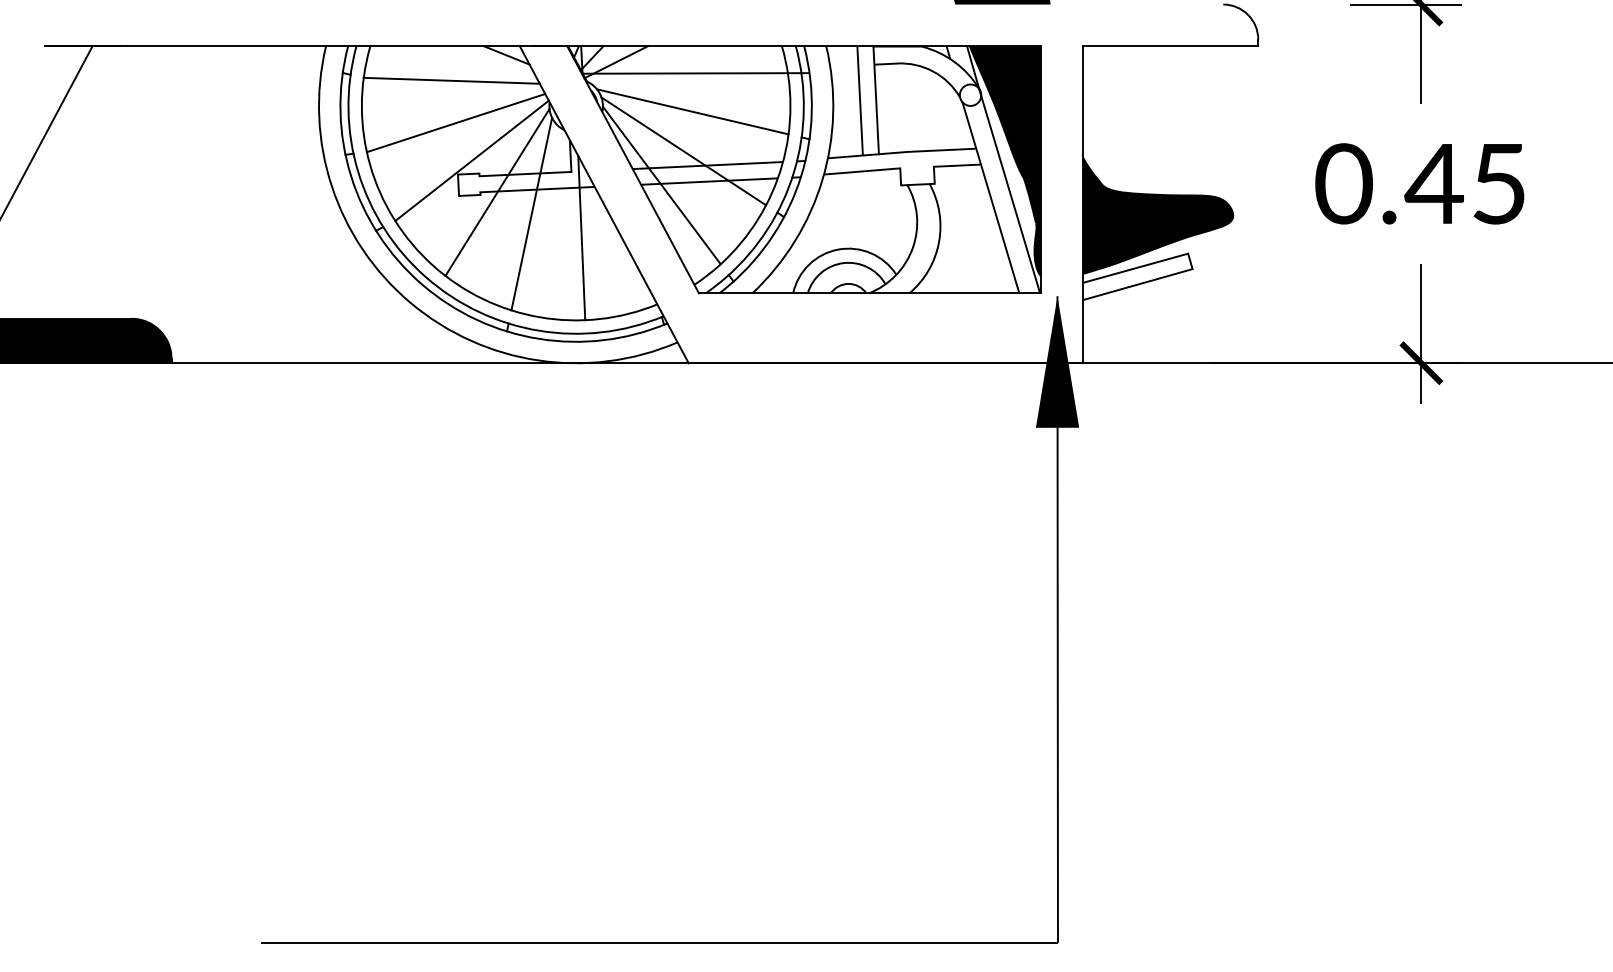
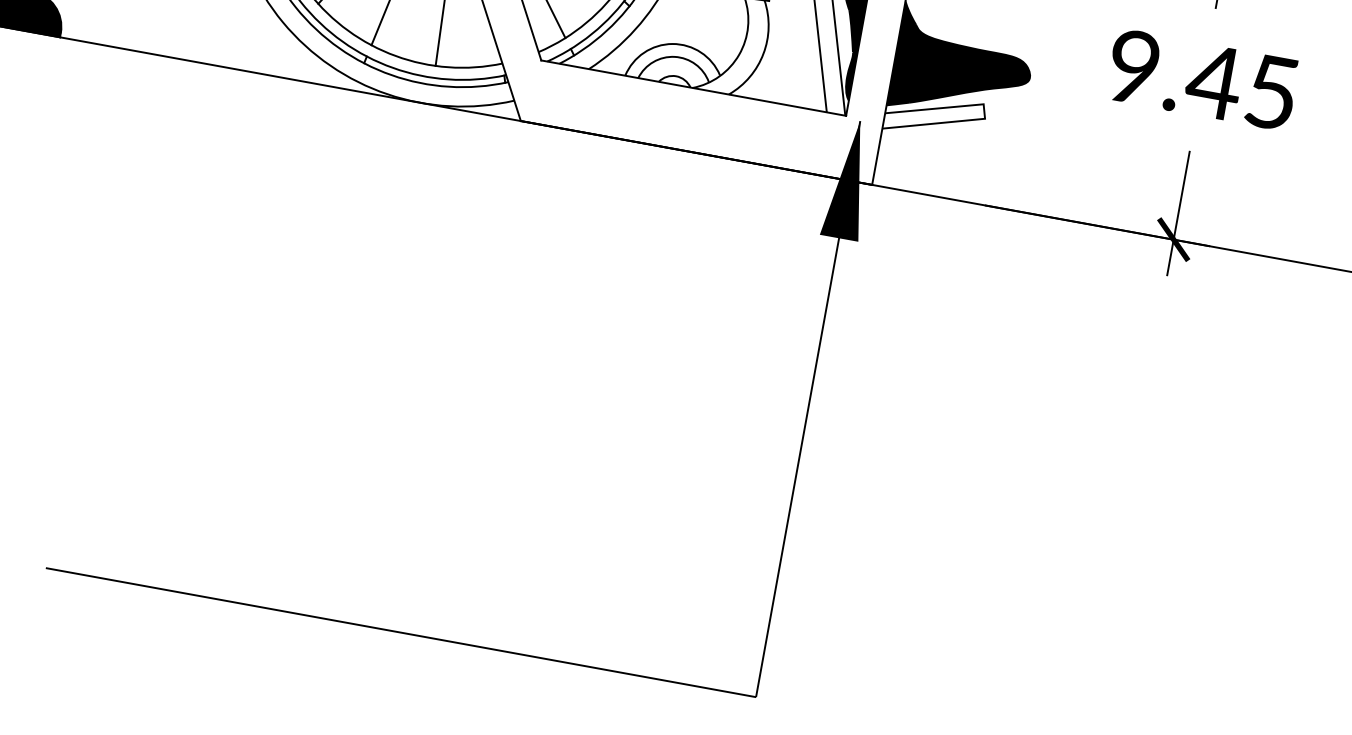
text: (1344, 184) -> (1134, 67), 0.45 -> 9.45

